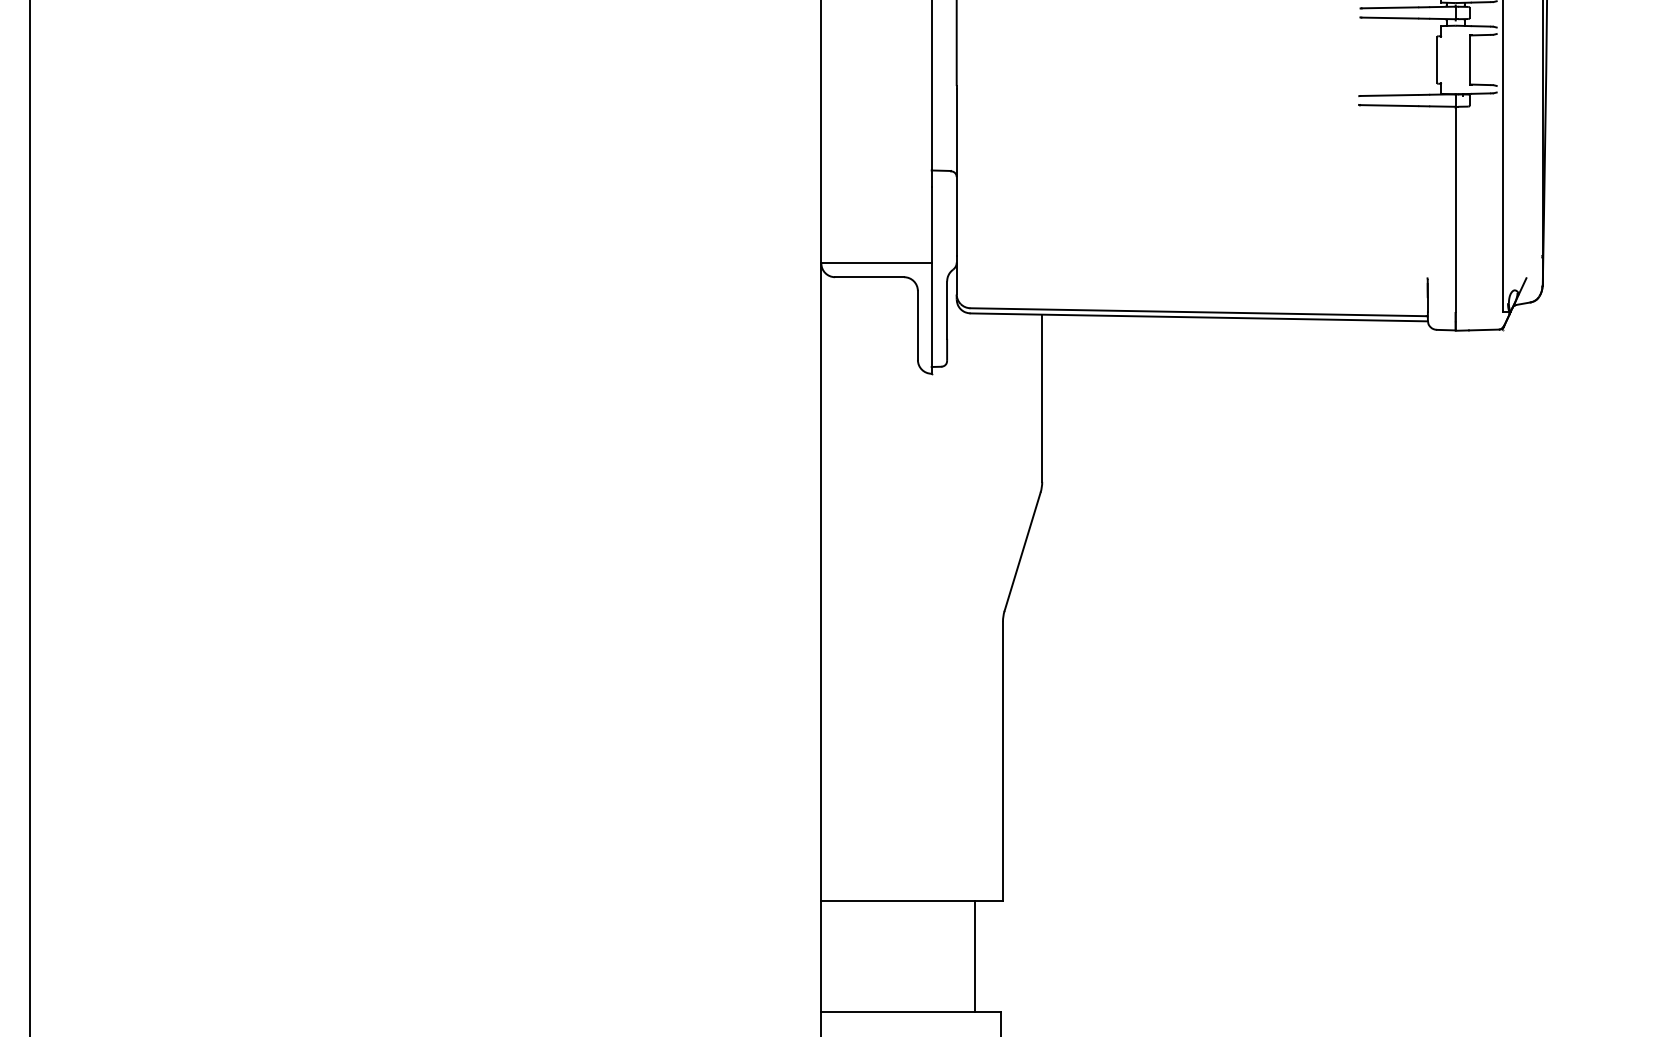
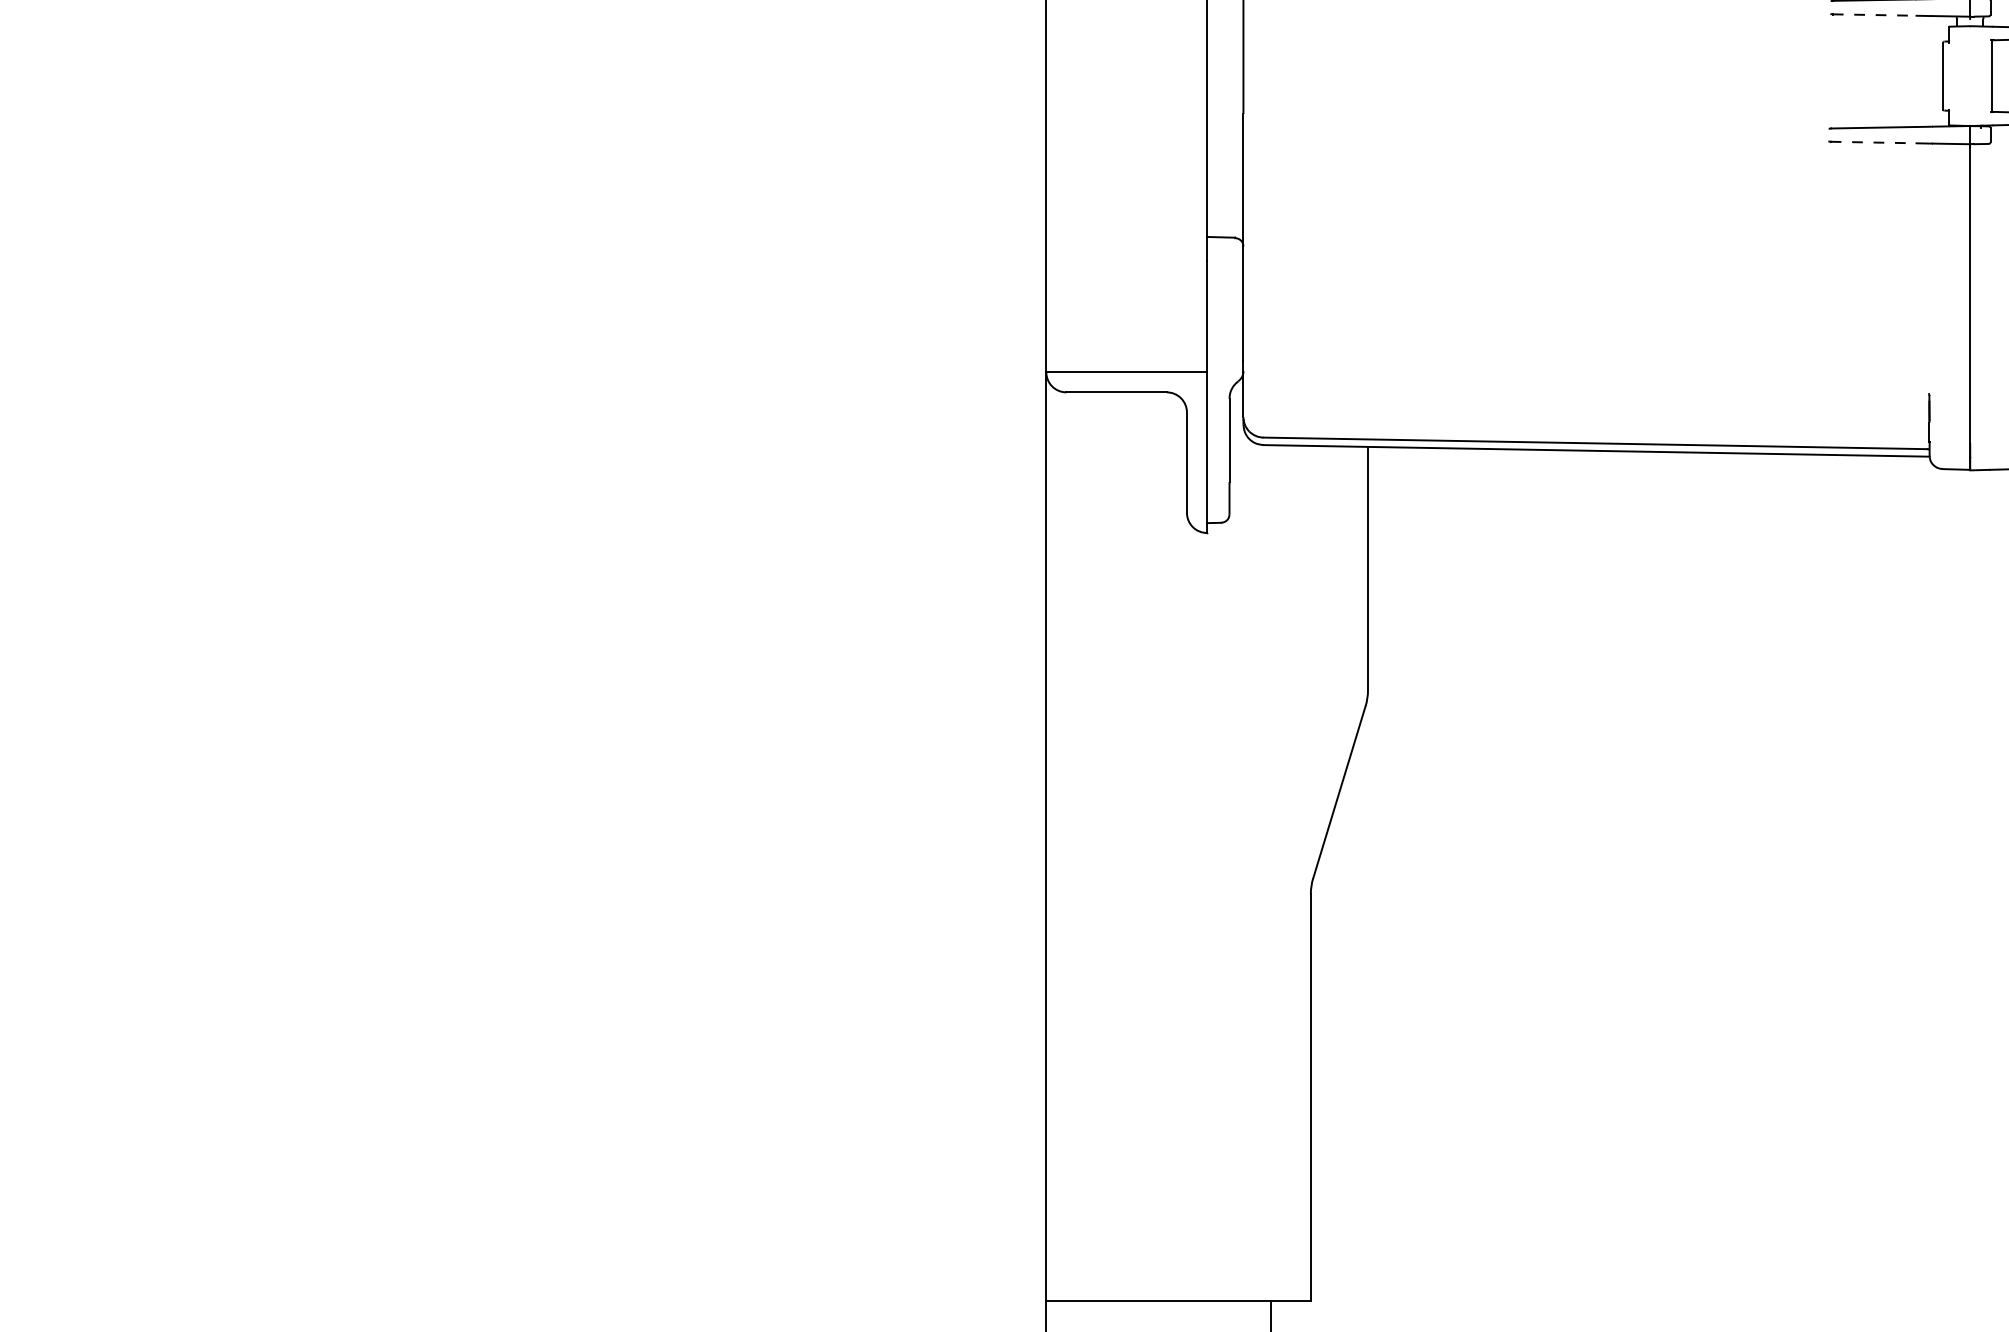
line: (1390, 18) -> (1875, 15), solid -> dashed
line: (1389, 105) -> (1873, 142), solid -> dashed

